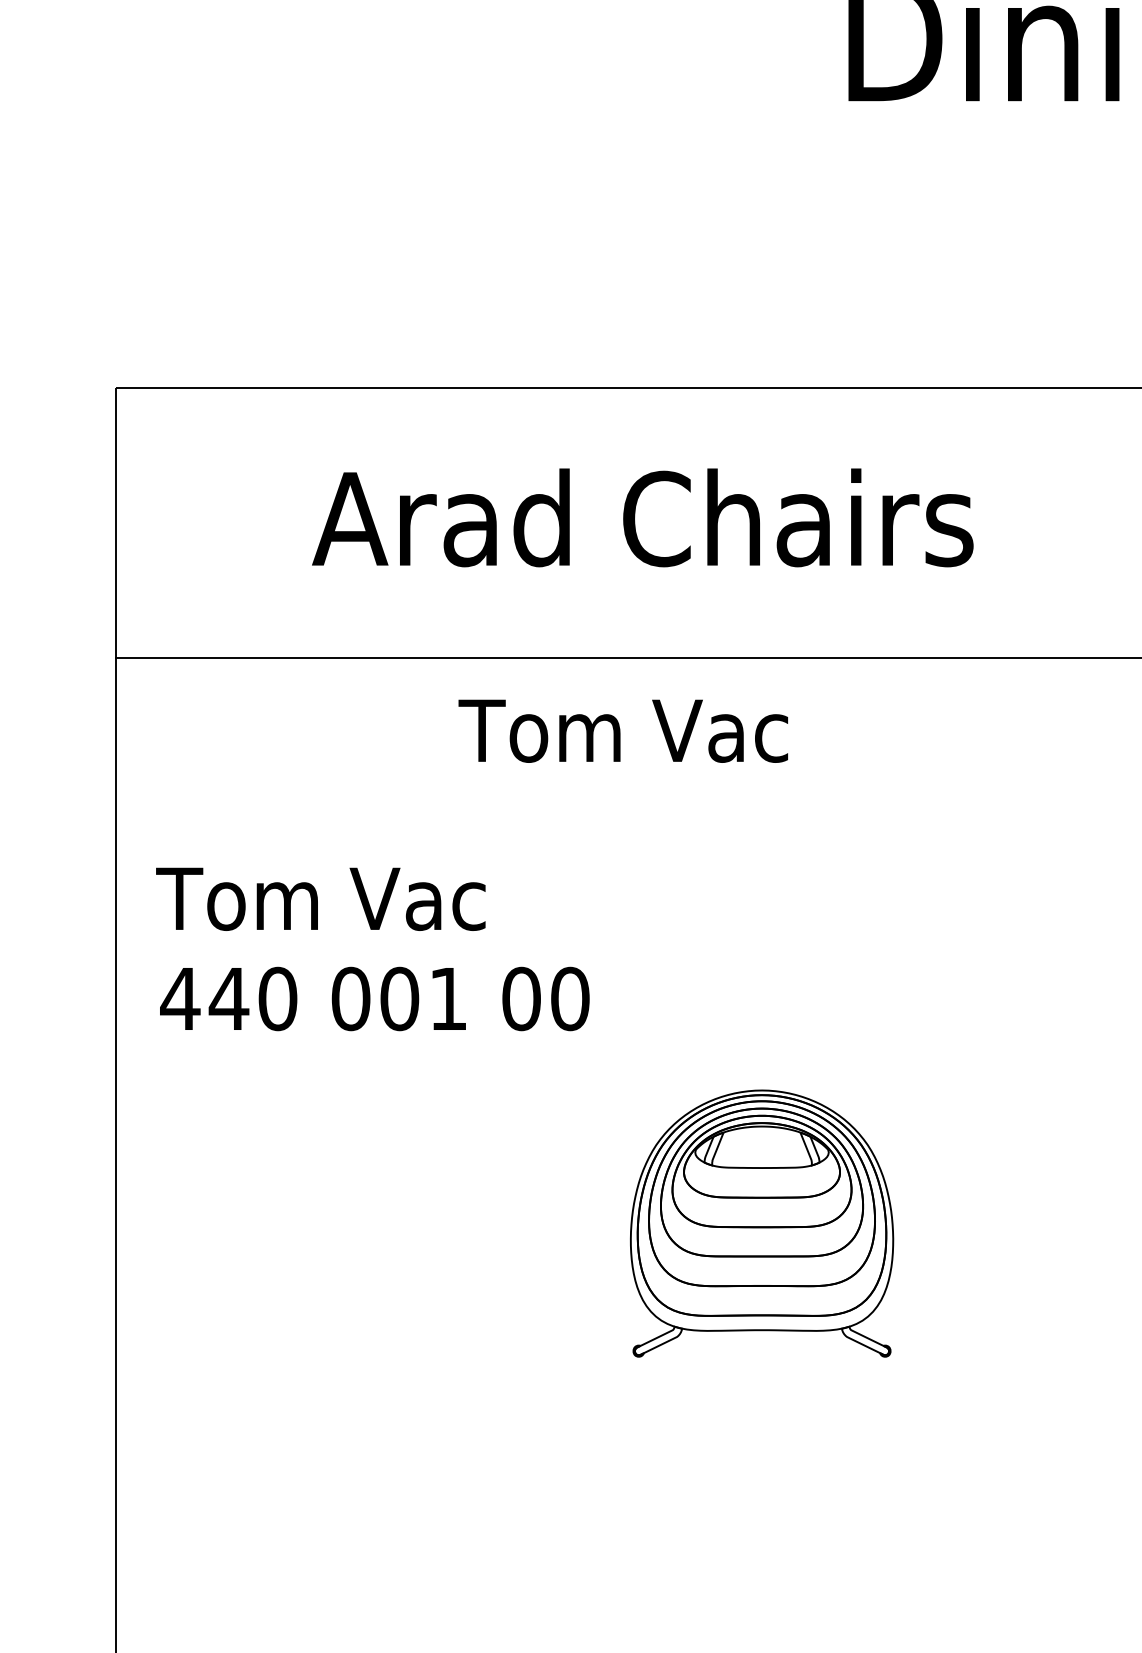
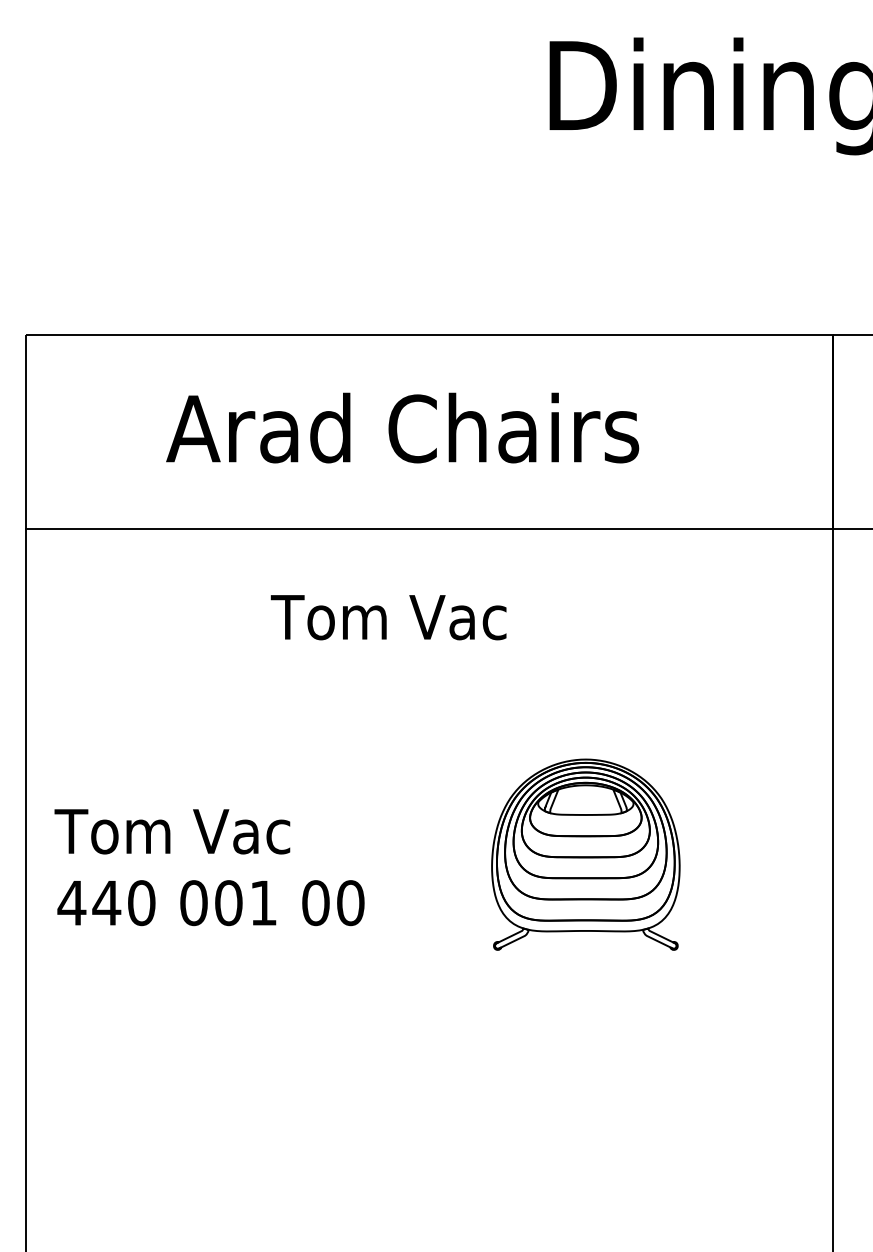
text: (623, 731) -> (388, 617), moved
text: (372, 949) -> (209, 867), moved
part: (761, 1223) -> (585, 854), moved

